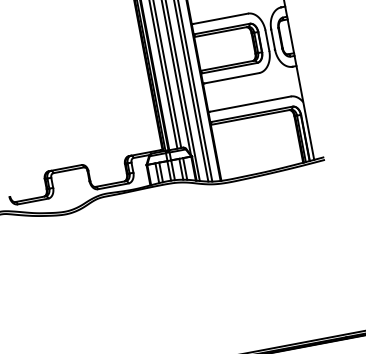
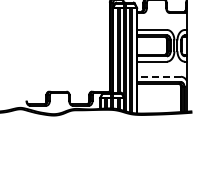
line: (250, 103) -> (159, 76), solid -> dashed

